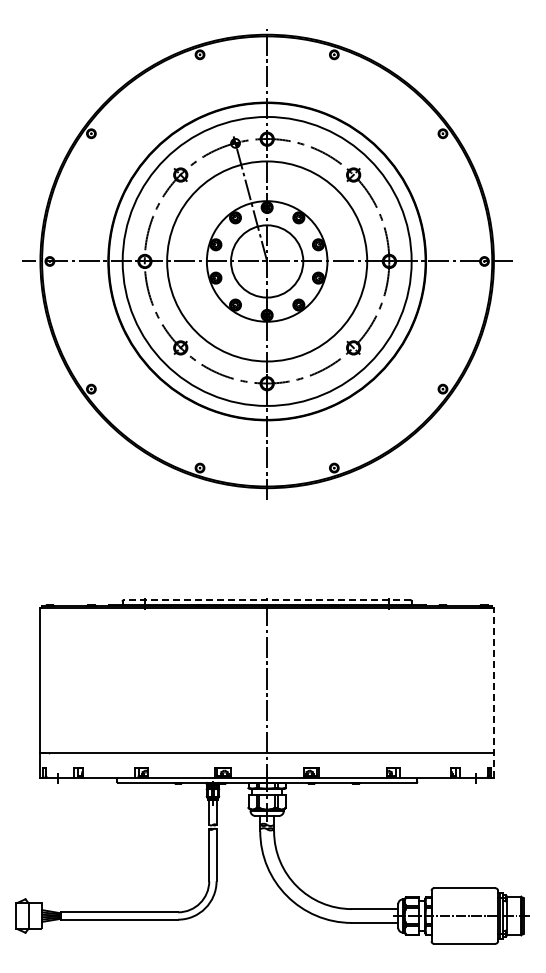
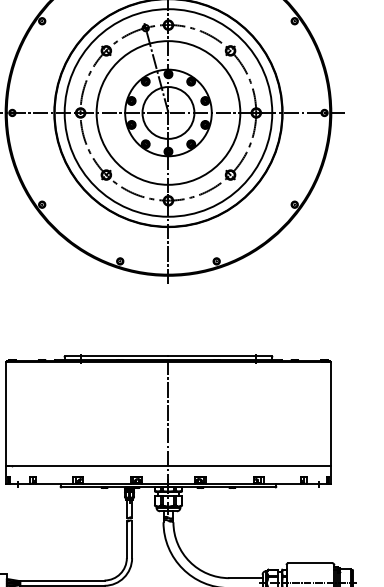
line: (267, 600) -> (168, 356), dashed -> solid
line: (493, 692) -> (331, 422), dashed -> solid

